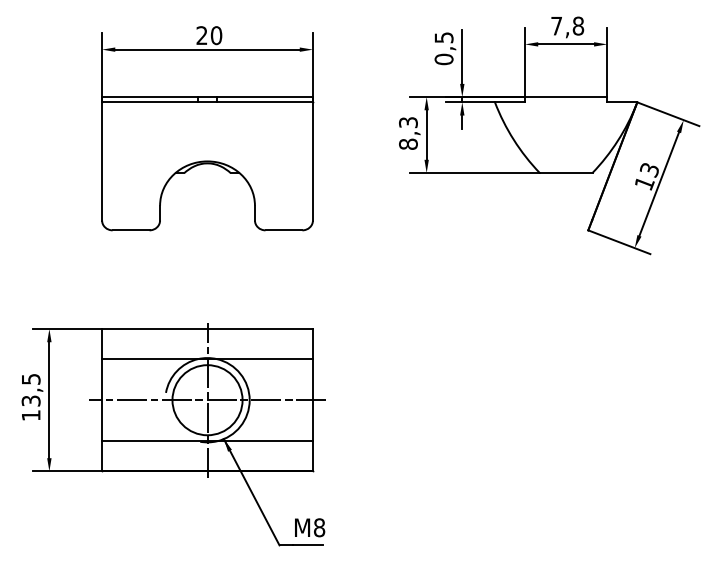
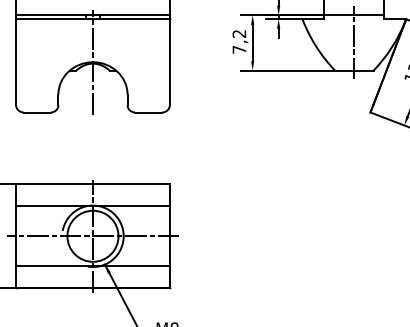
text: (408, 133) -> (239, 41), 8,3 -> 7,2
line: (566, 133) -> (354, 41), added
line: (207, 161) -> (92, 62), added

